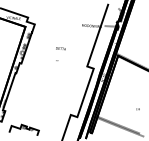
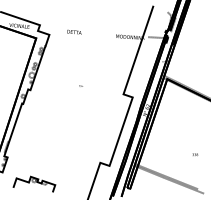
text: (61, 48) -> (74, 31), moved

